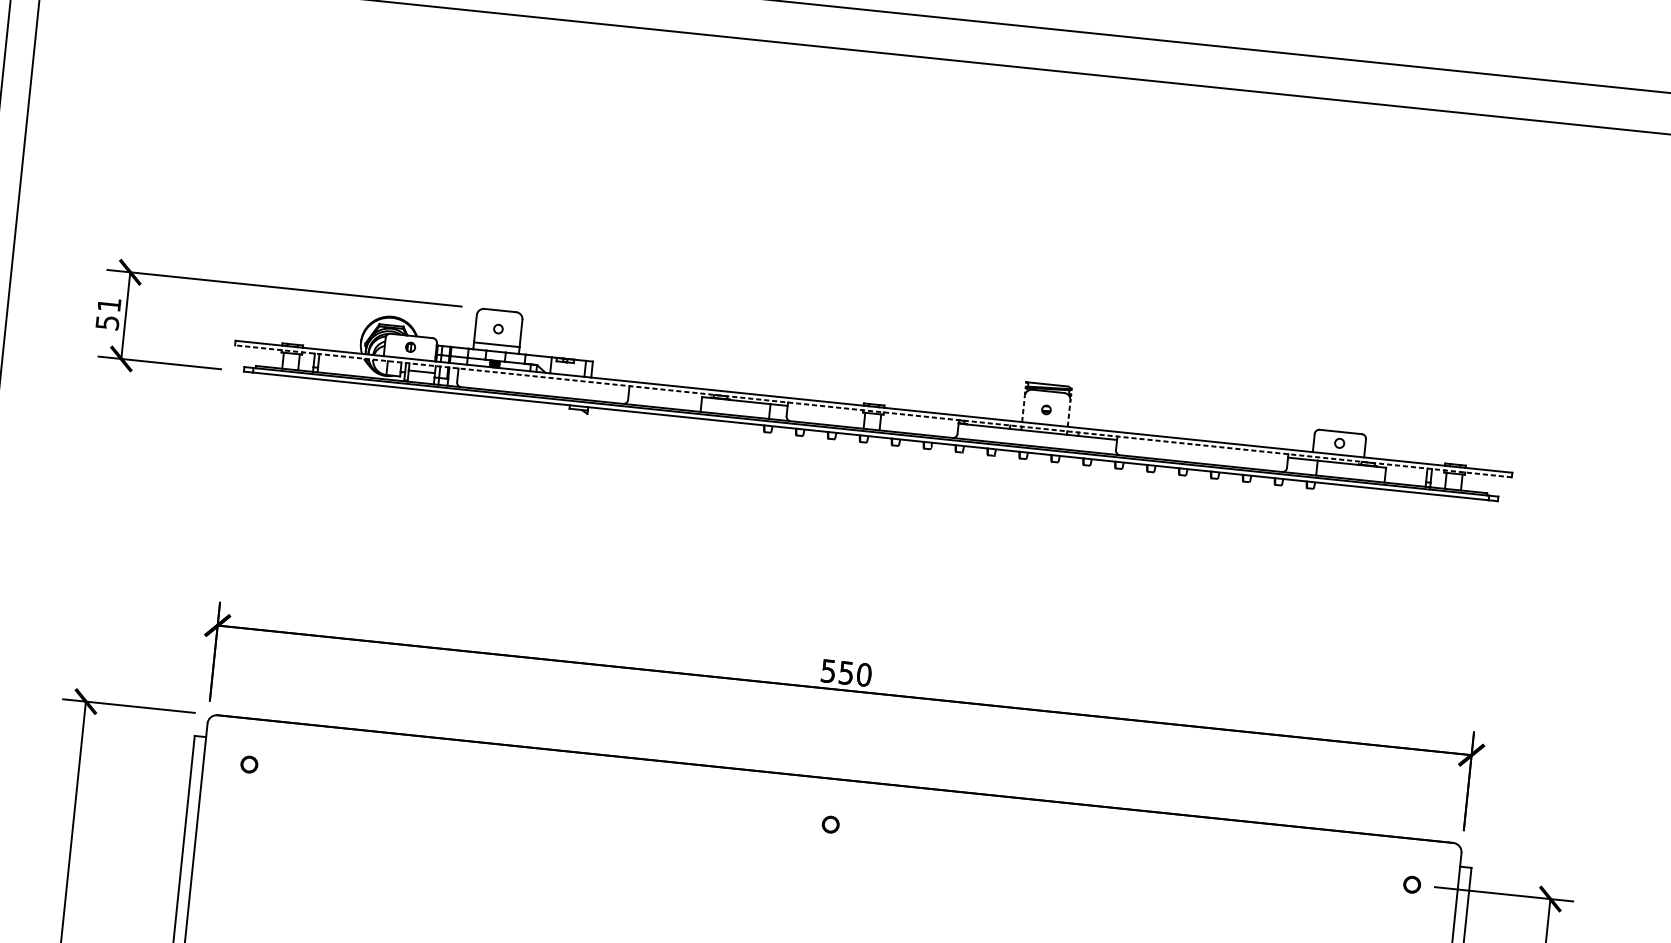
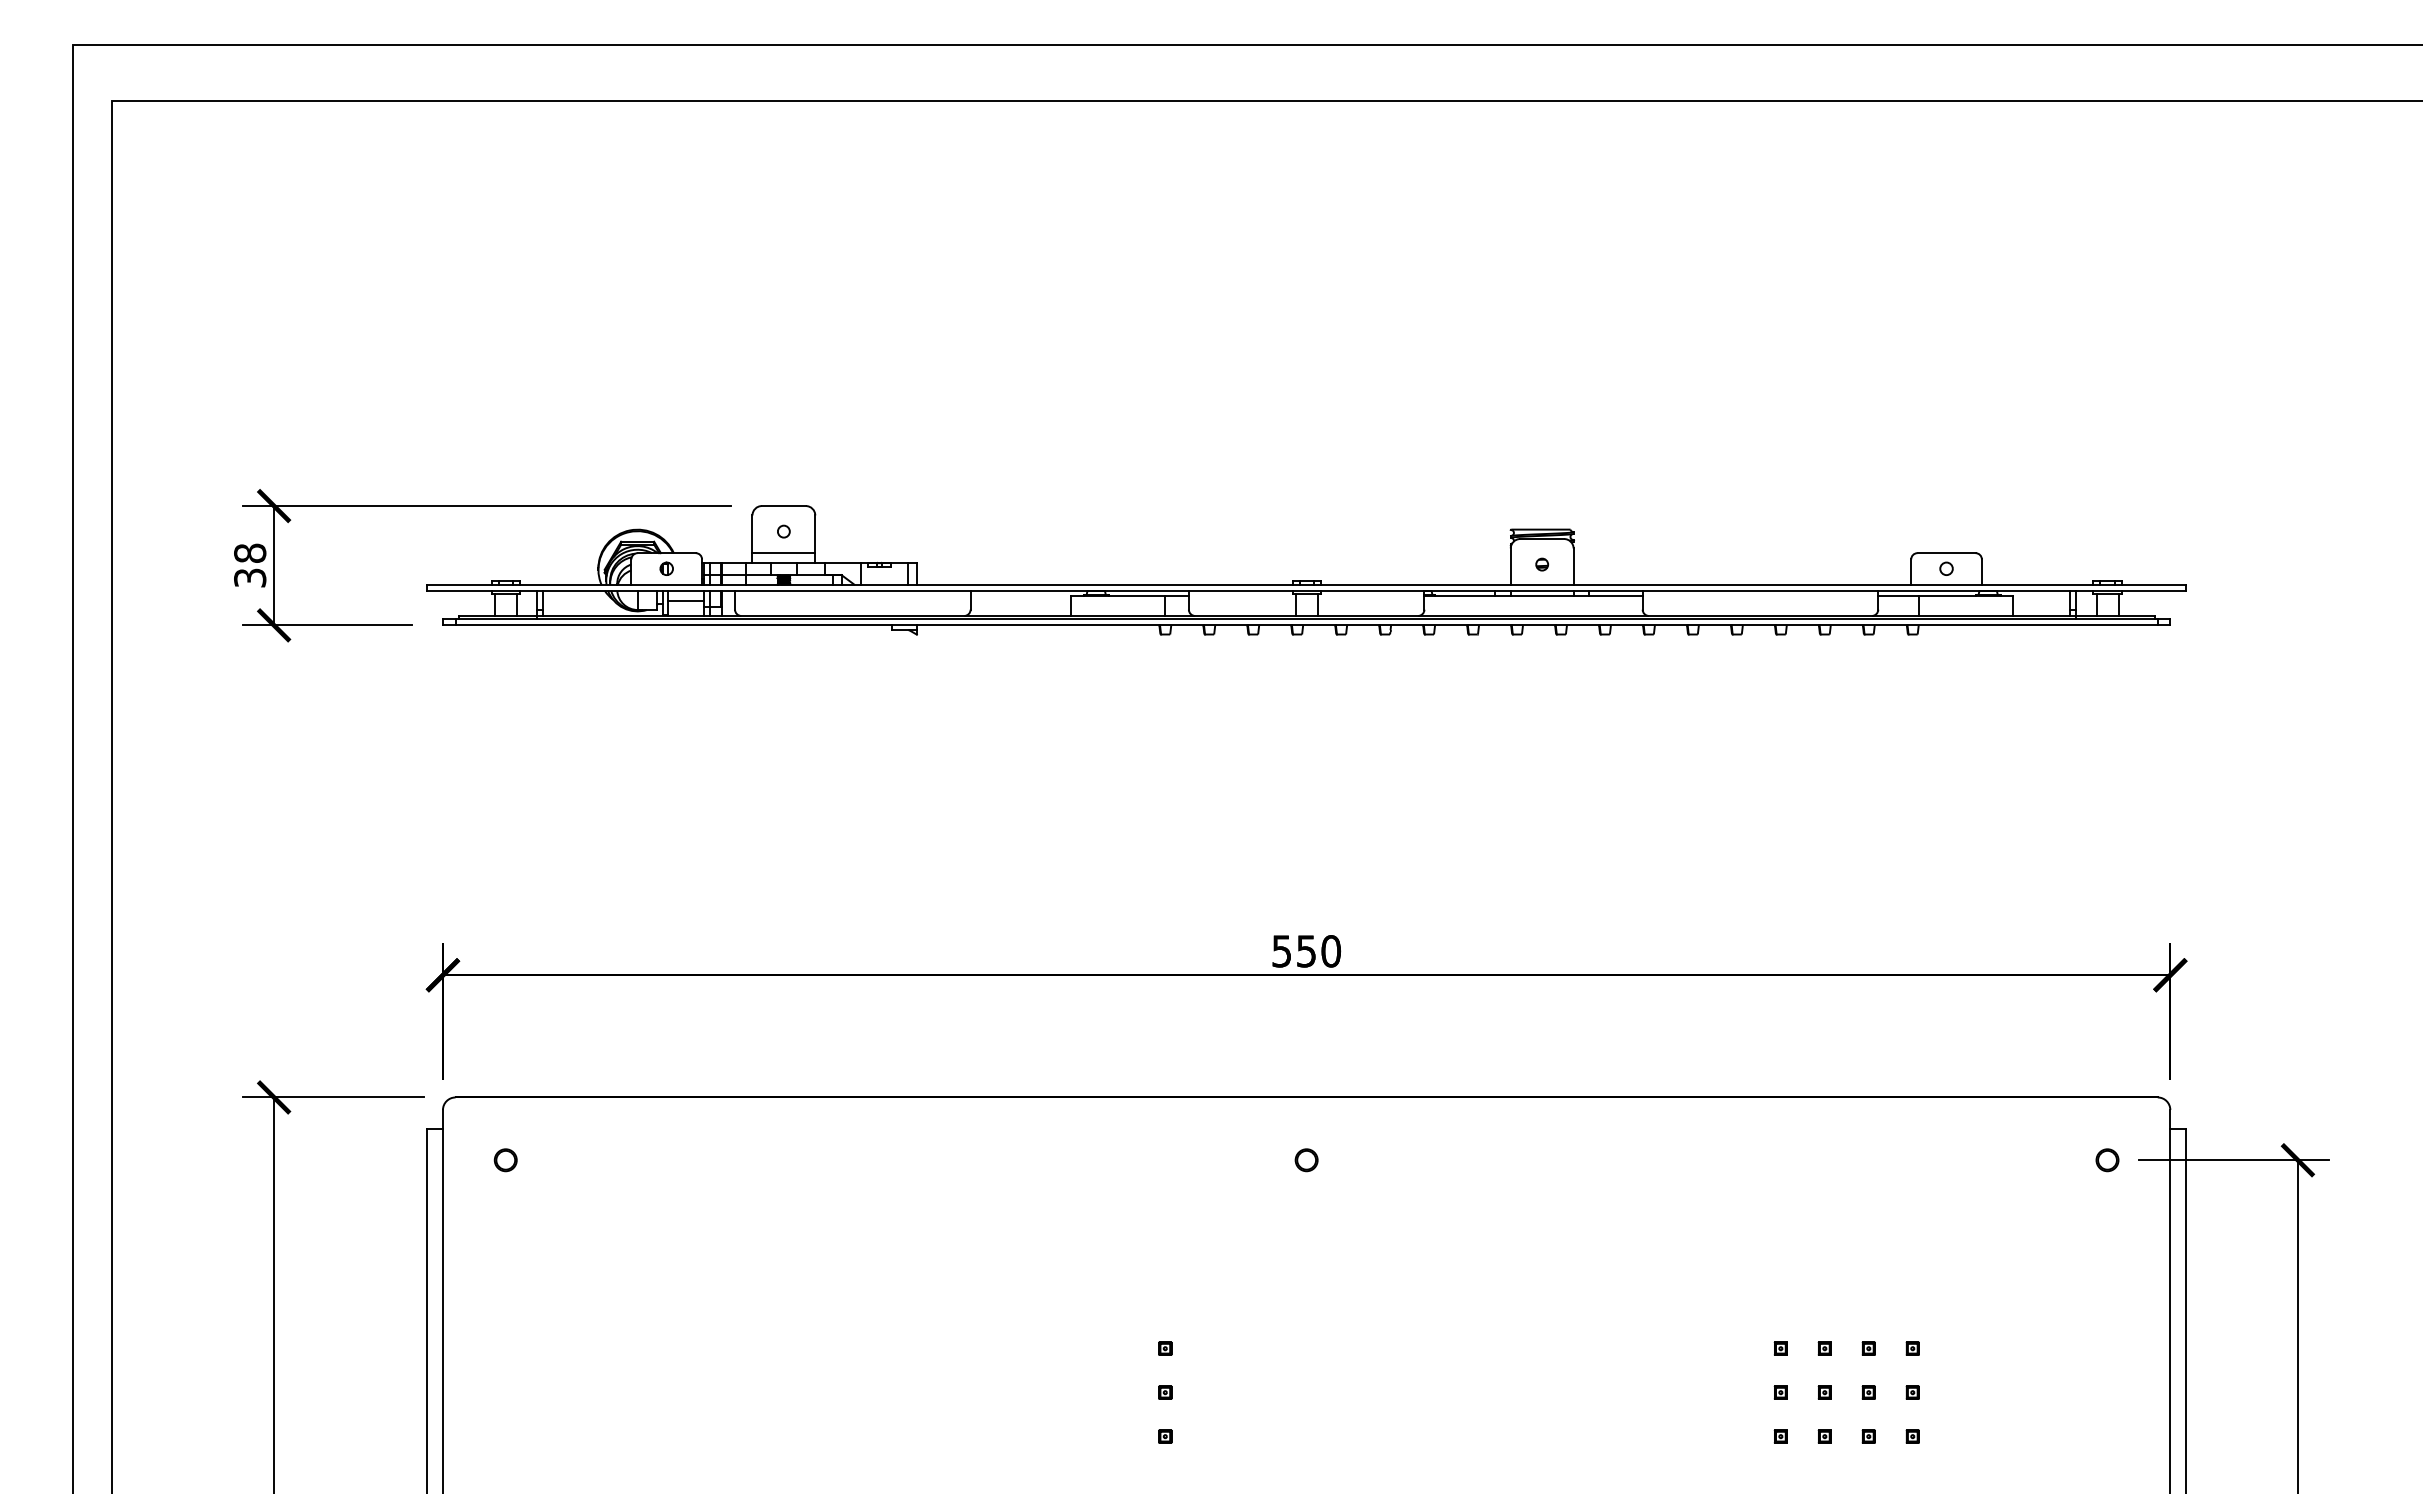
text: (108, 312) -> (250, 564), 51 -> 38
line: (1023, 408) -> (1510, 566), dashed -> solid
line: (873, 411) -> (1306, 590), dashed -> solid
line: (1069, 413) -> (1573, 566), dashed -> solid

